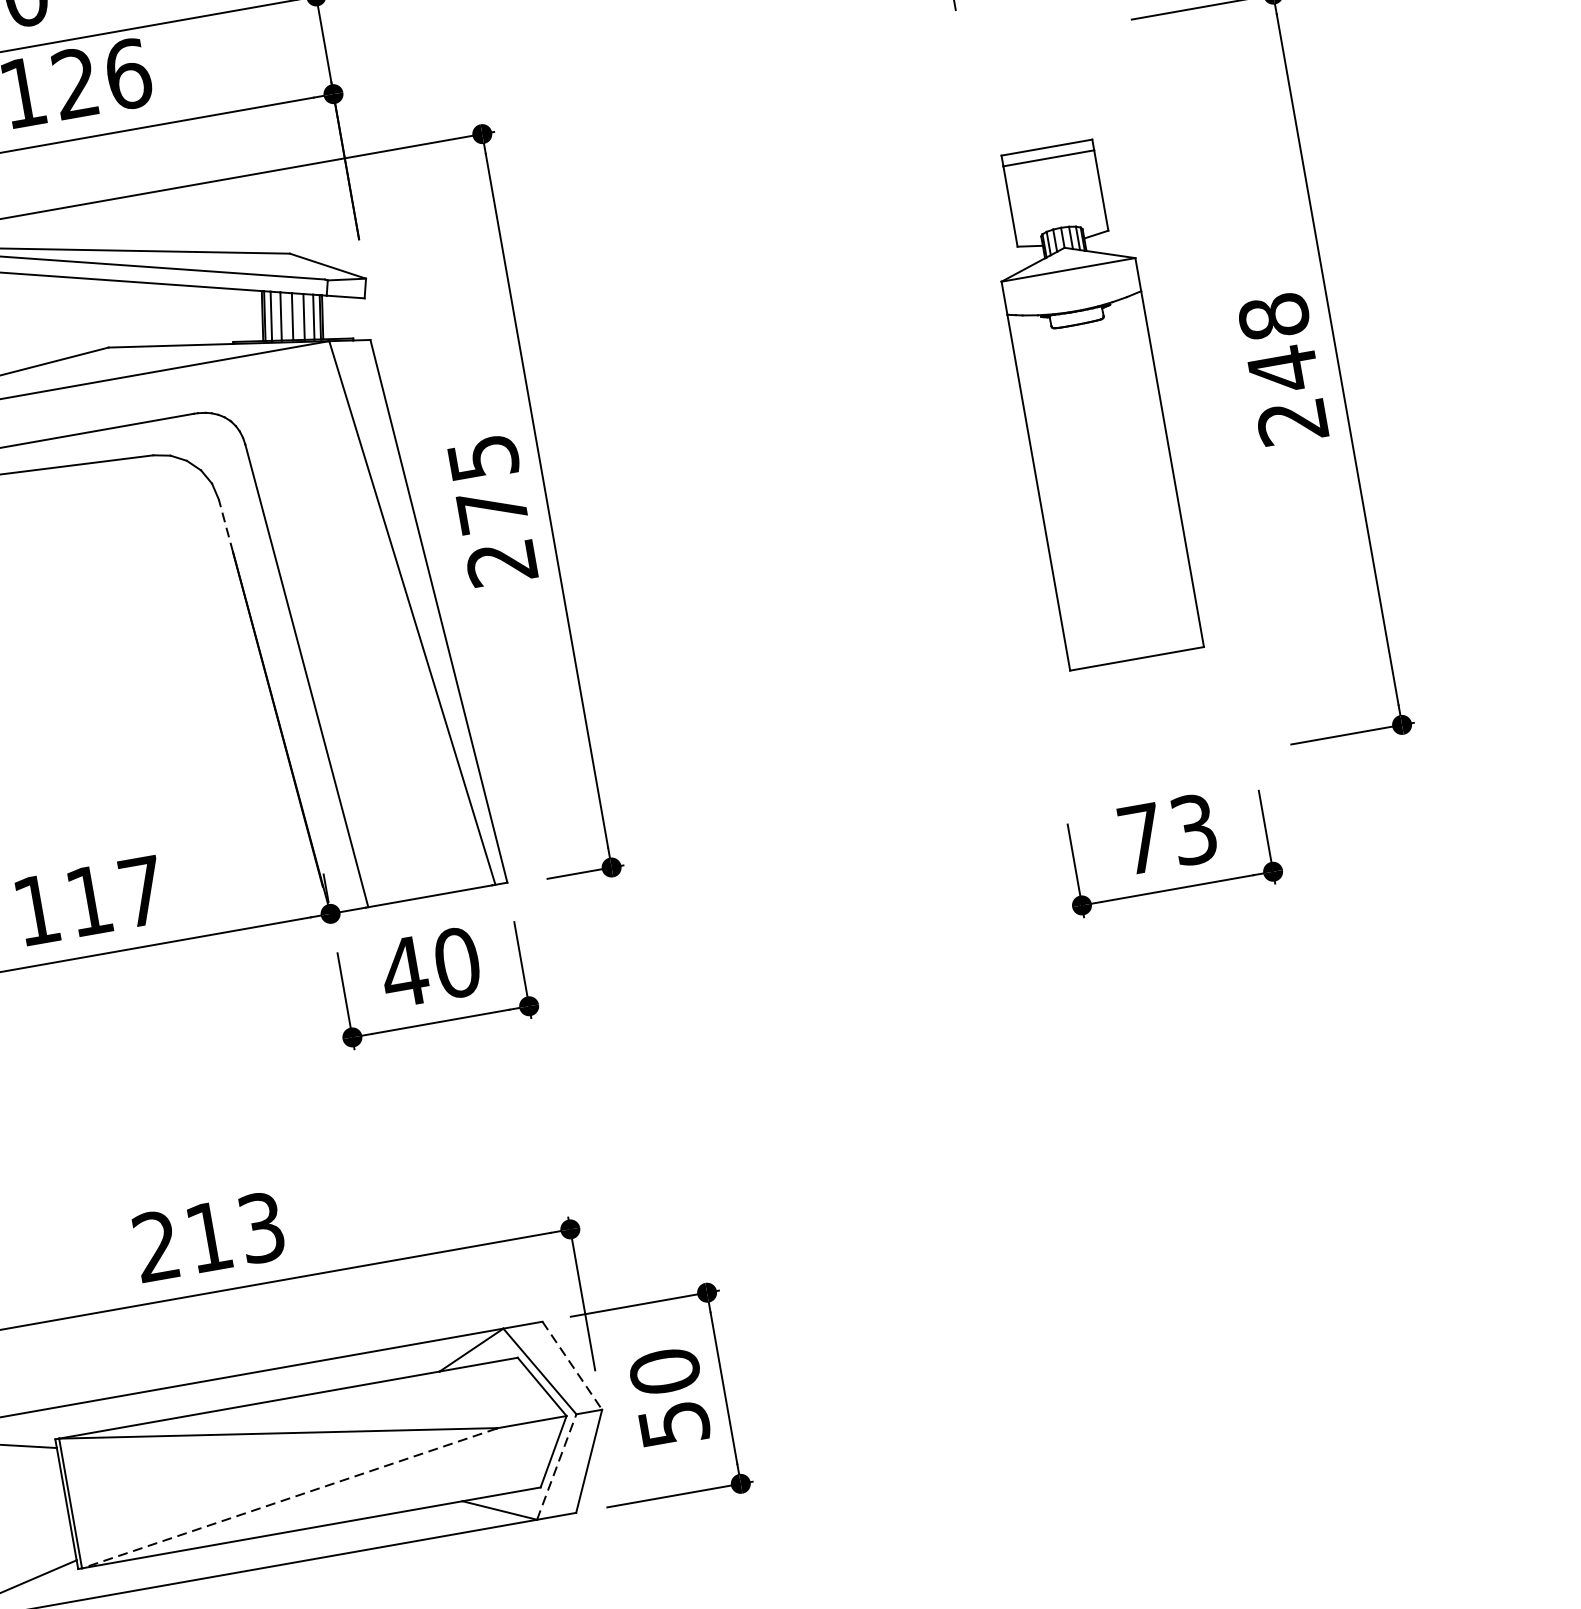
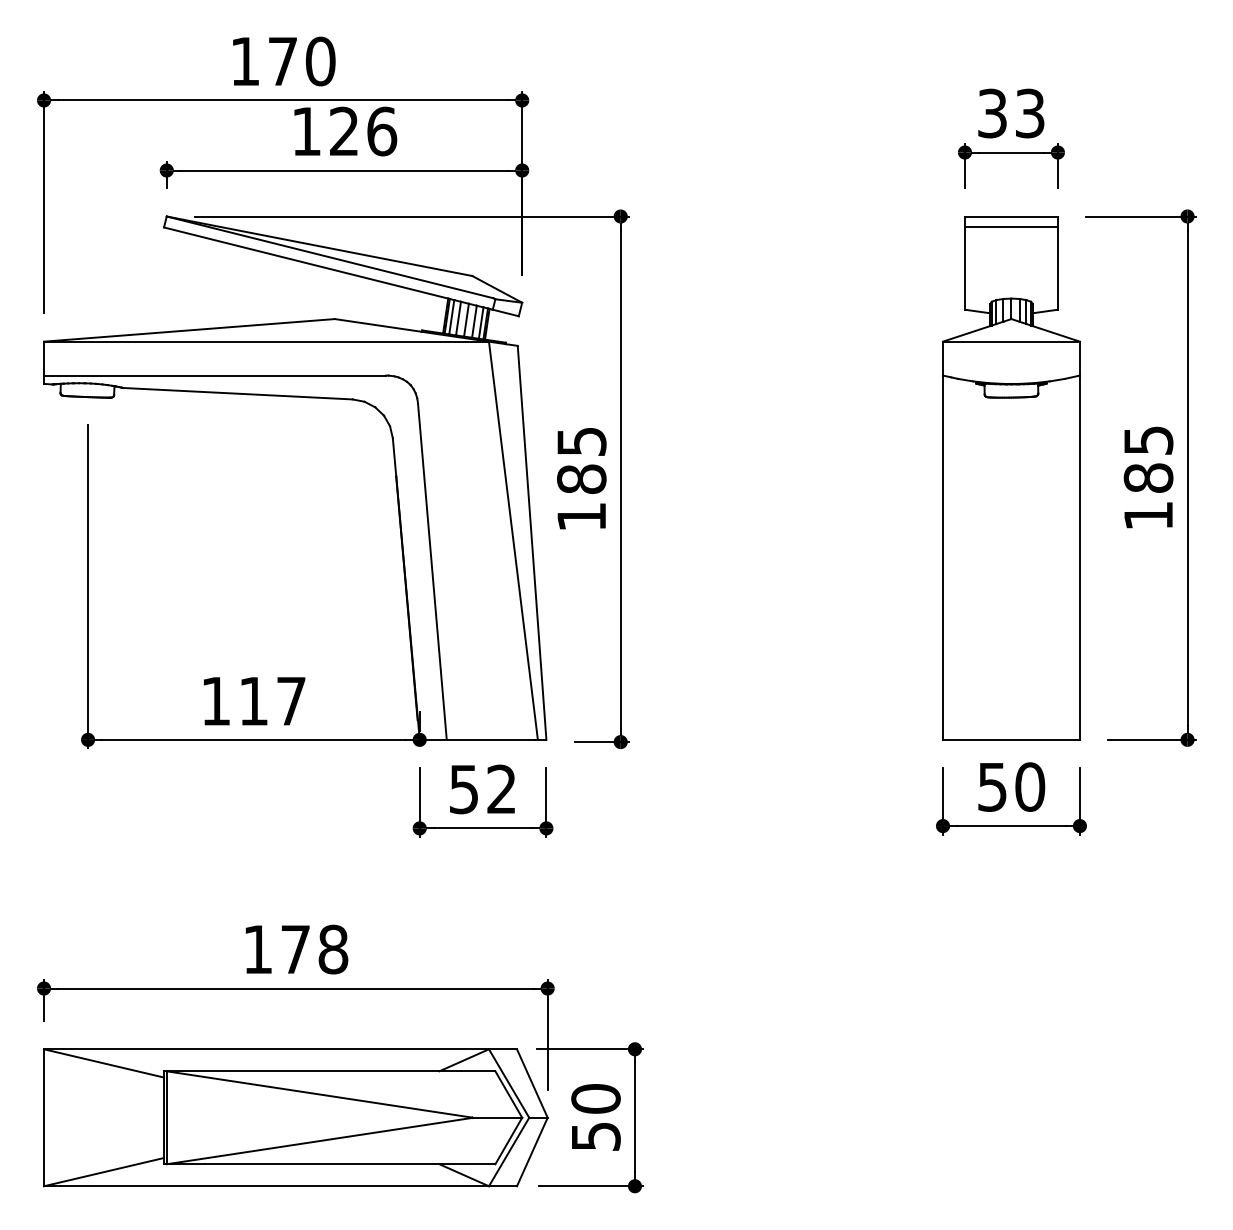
text: (1283, 368) -> (1148, 477), 248 -> 185
part: (1092, 403) -> (1011, 478), size x1.43
line: (225, 524) -> (394, 456), dashed -> solid
text: (496, 535) -> (581, 497), 275 -> 185
text: (1167, 833) -> (1011, 786), 73 -> 50
text: (430, 967) -> (482, 789), 40 -> 52
text: (208, 1236) -> (295, 949), 213 -> 178
line: (572, 1365) -> (532, 1083), dashed -> solid
line: (557, 1467) -> (509, 1152), dashed -> solid
line: (289, 1499) -> (319, 1141), dashed -> solid

